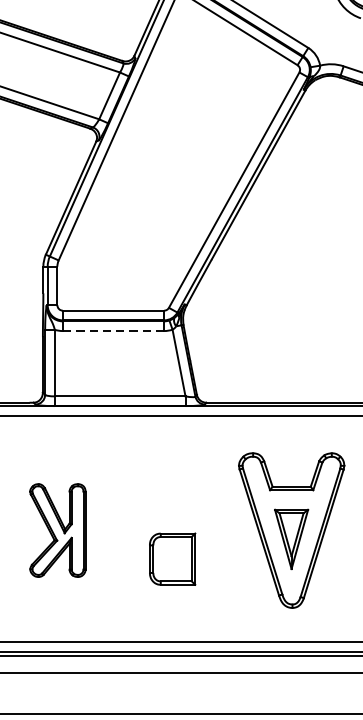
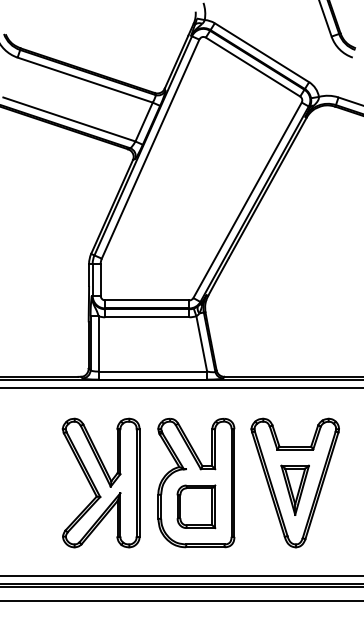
line: (112, 331) -> (146, 317), dashed -> solid
part: (57, 529) -> (100, 482), size x1.67
part: (172, 531) -> (196, 483), added

